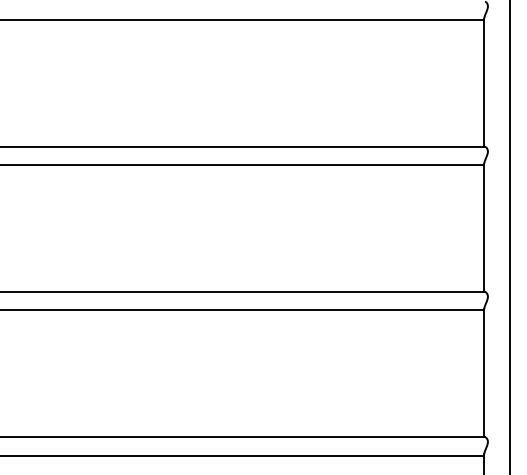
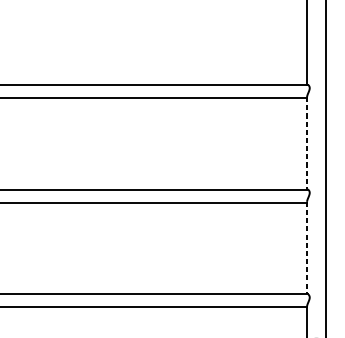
line: (484, 228) -> (307, 143), solid -> dashed
line: (484, 373) -> (307, 248), solid -> dashed

